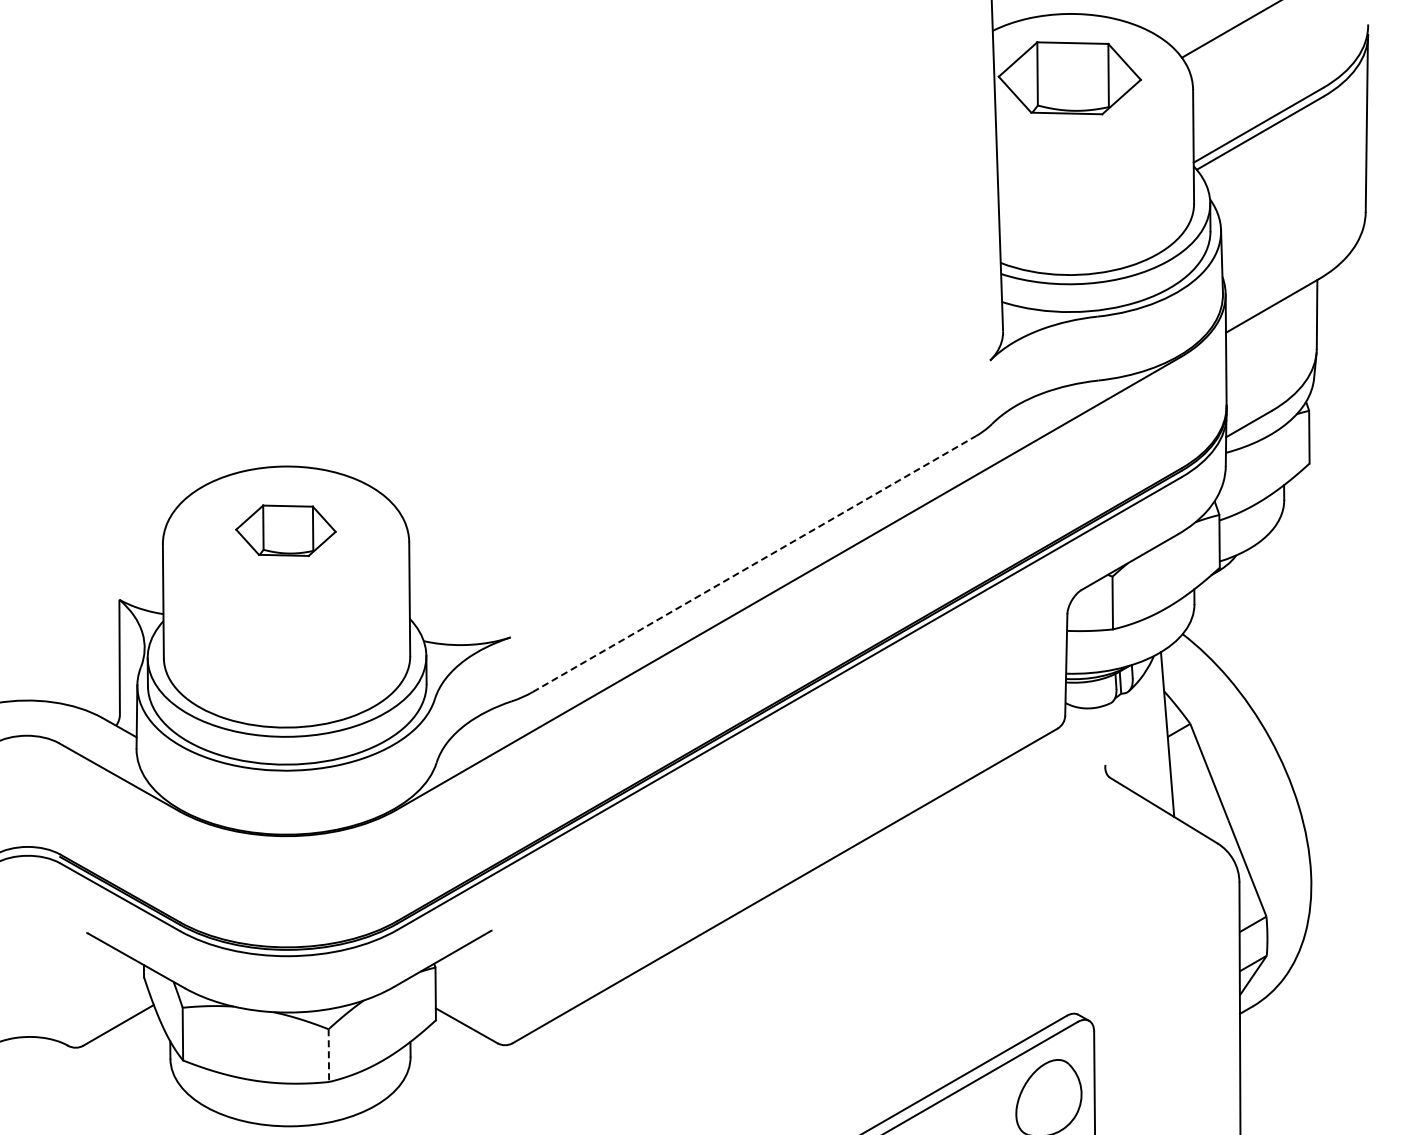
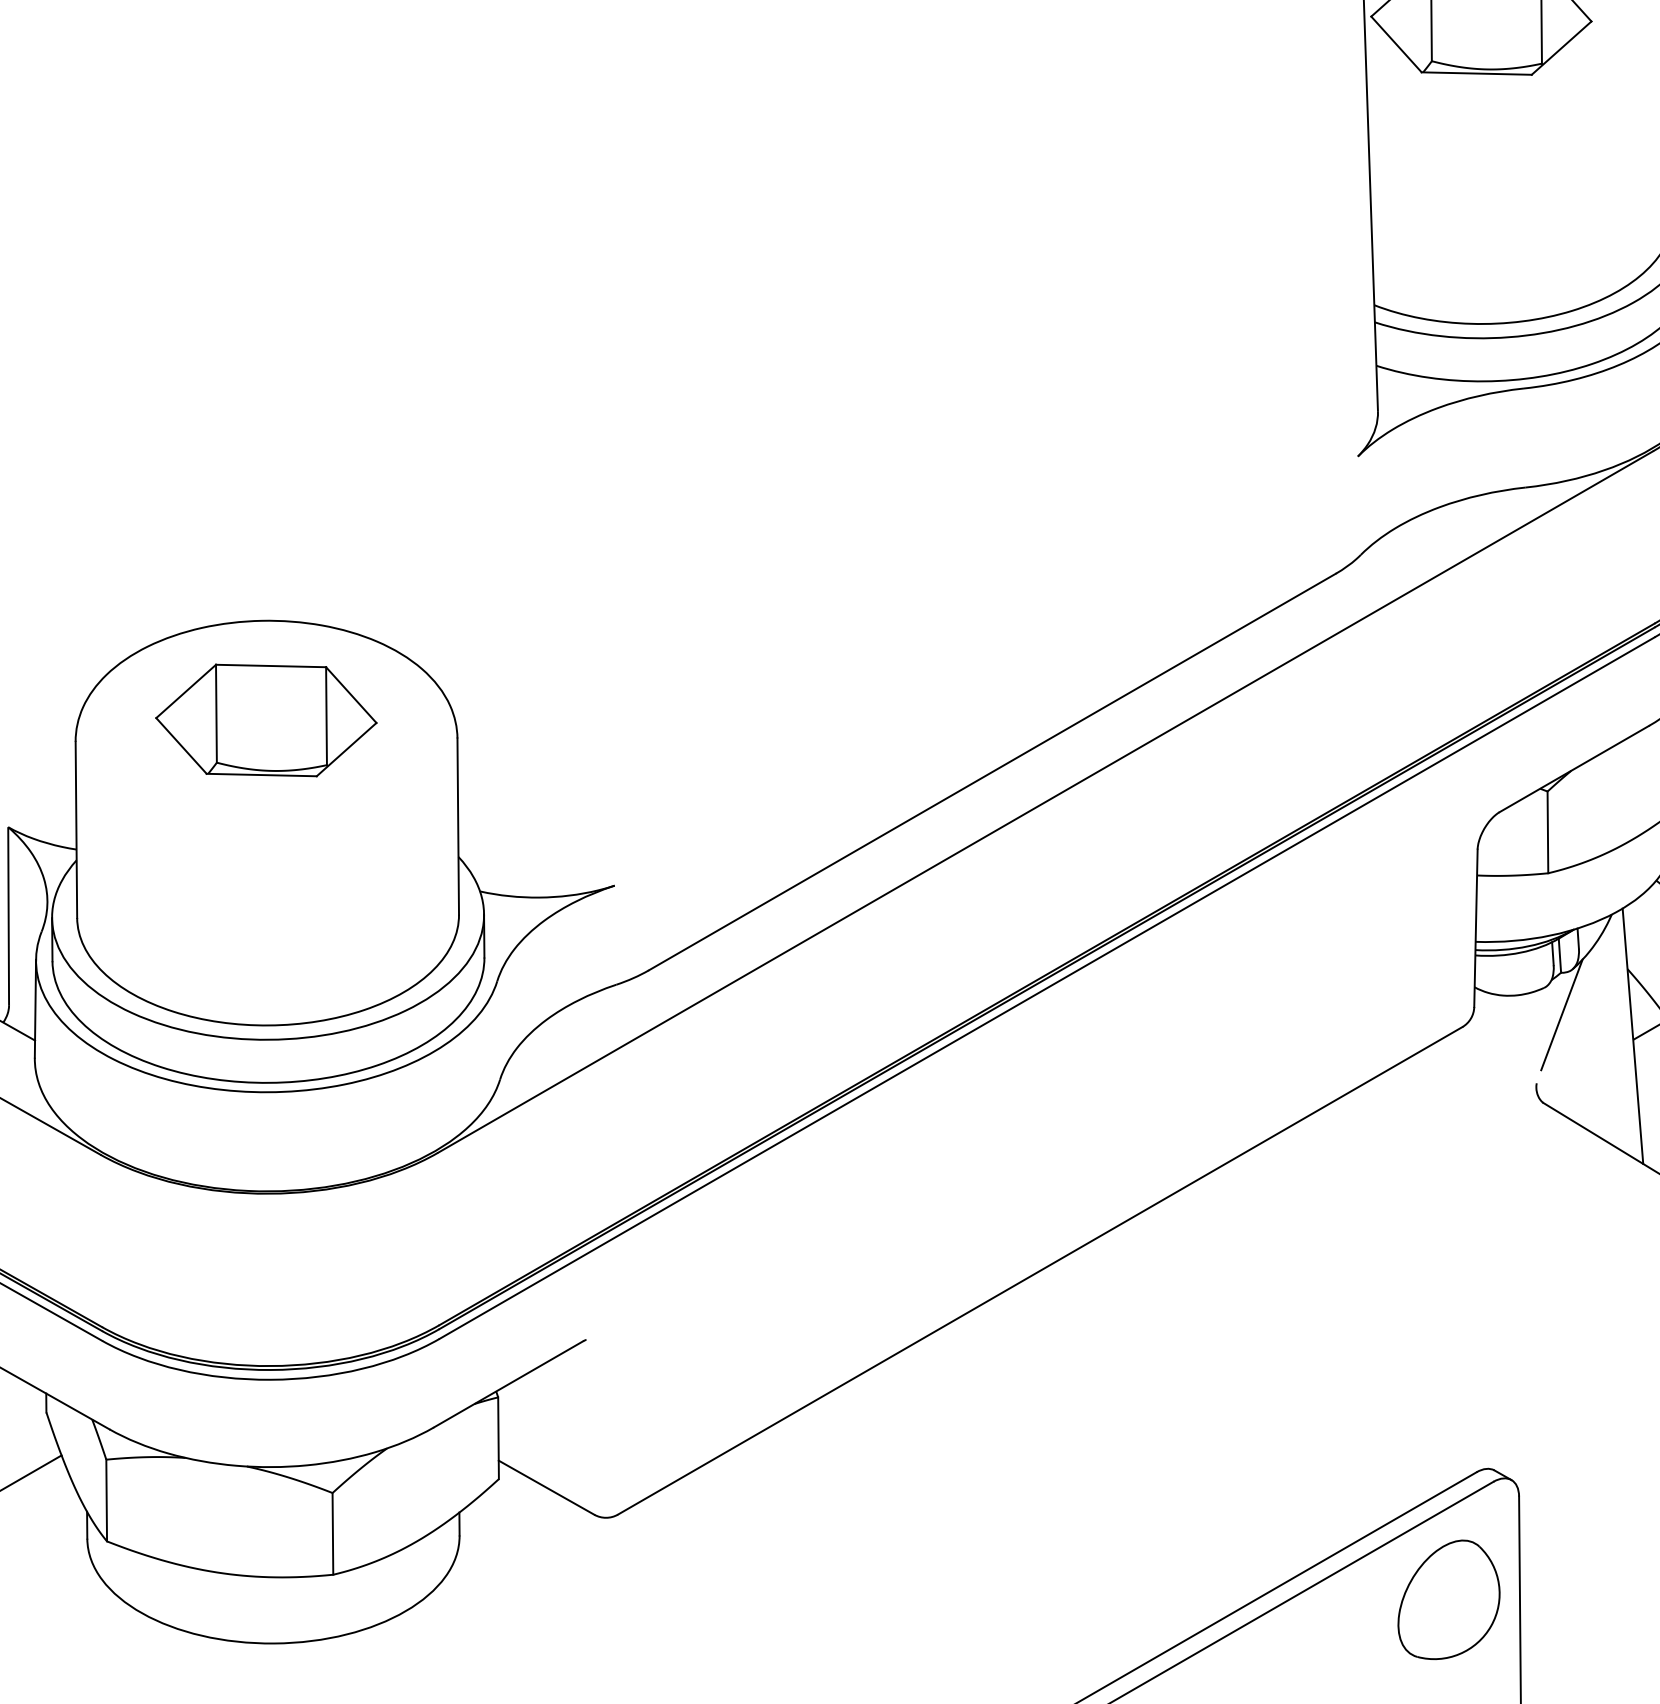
part: (285, 530) -> (265, 719), size x1.43
line: (754, 564) -> (992, 772), dashed -> solid
line: (1121, 720) -> (1561, 1014), added
line: (328, 1056) -> (332, 1535), dashed -> solid

